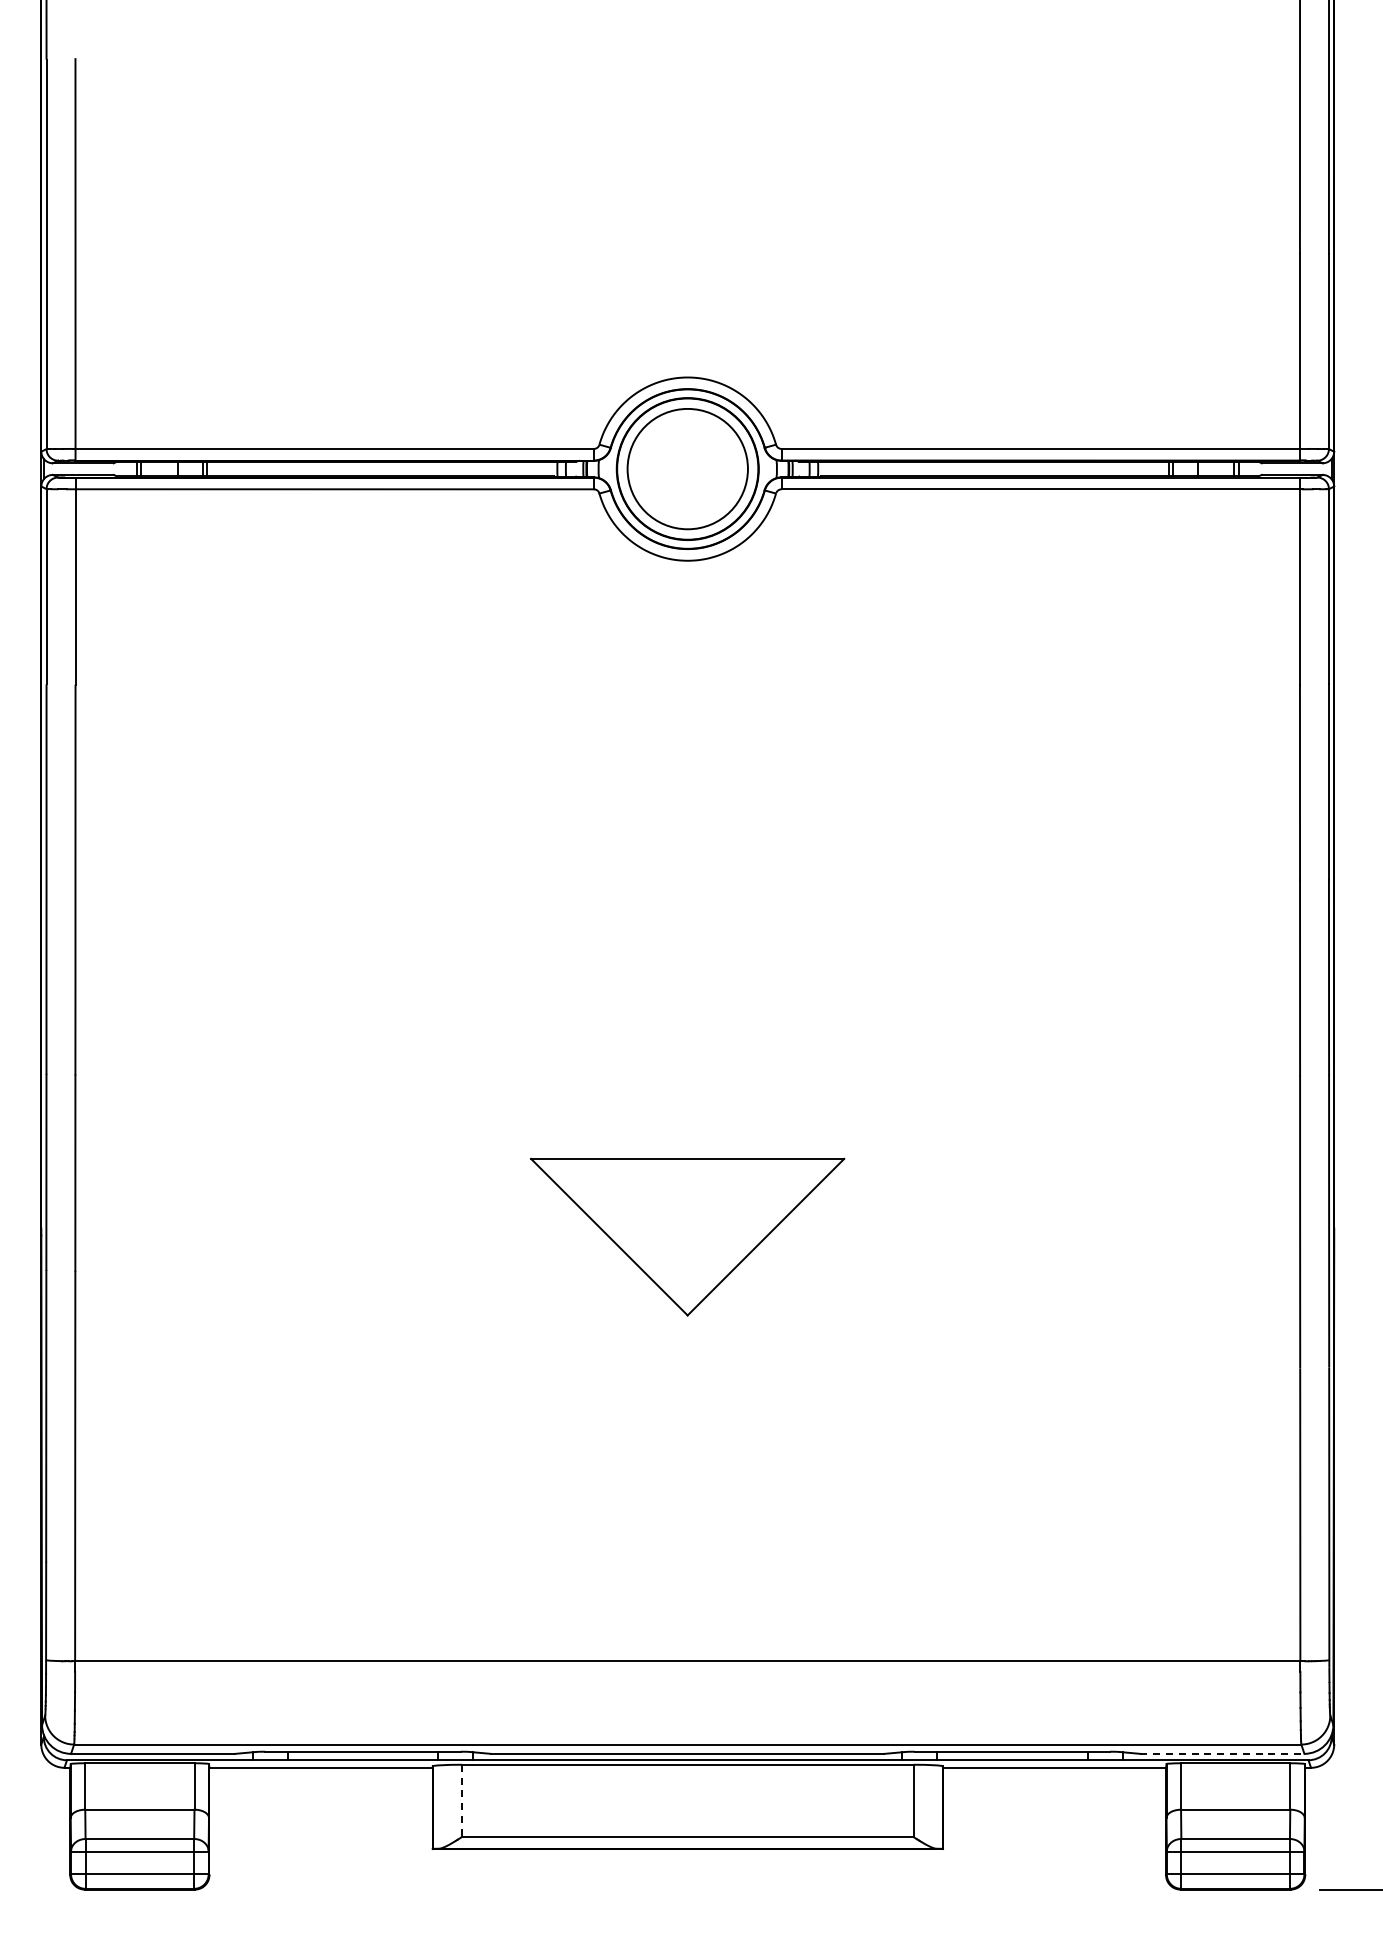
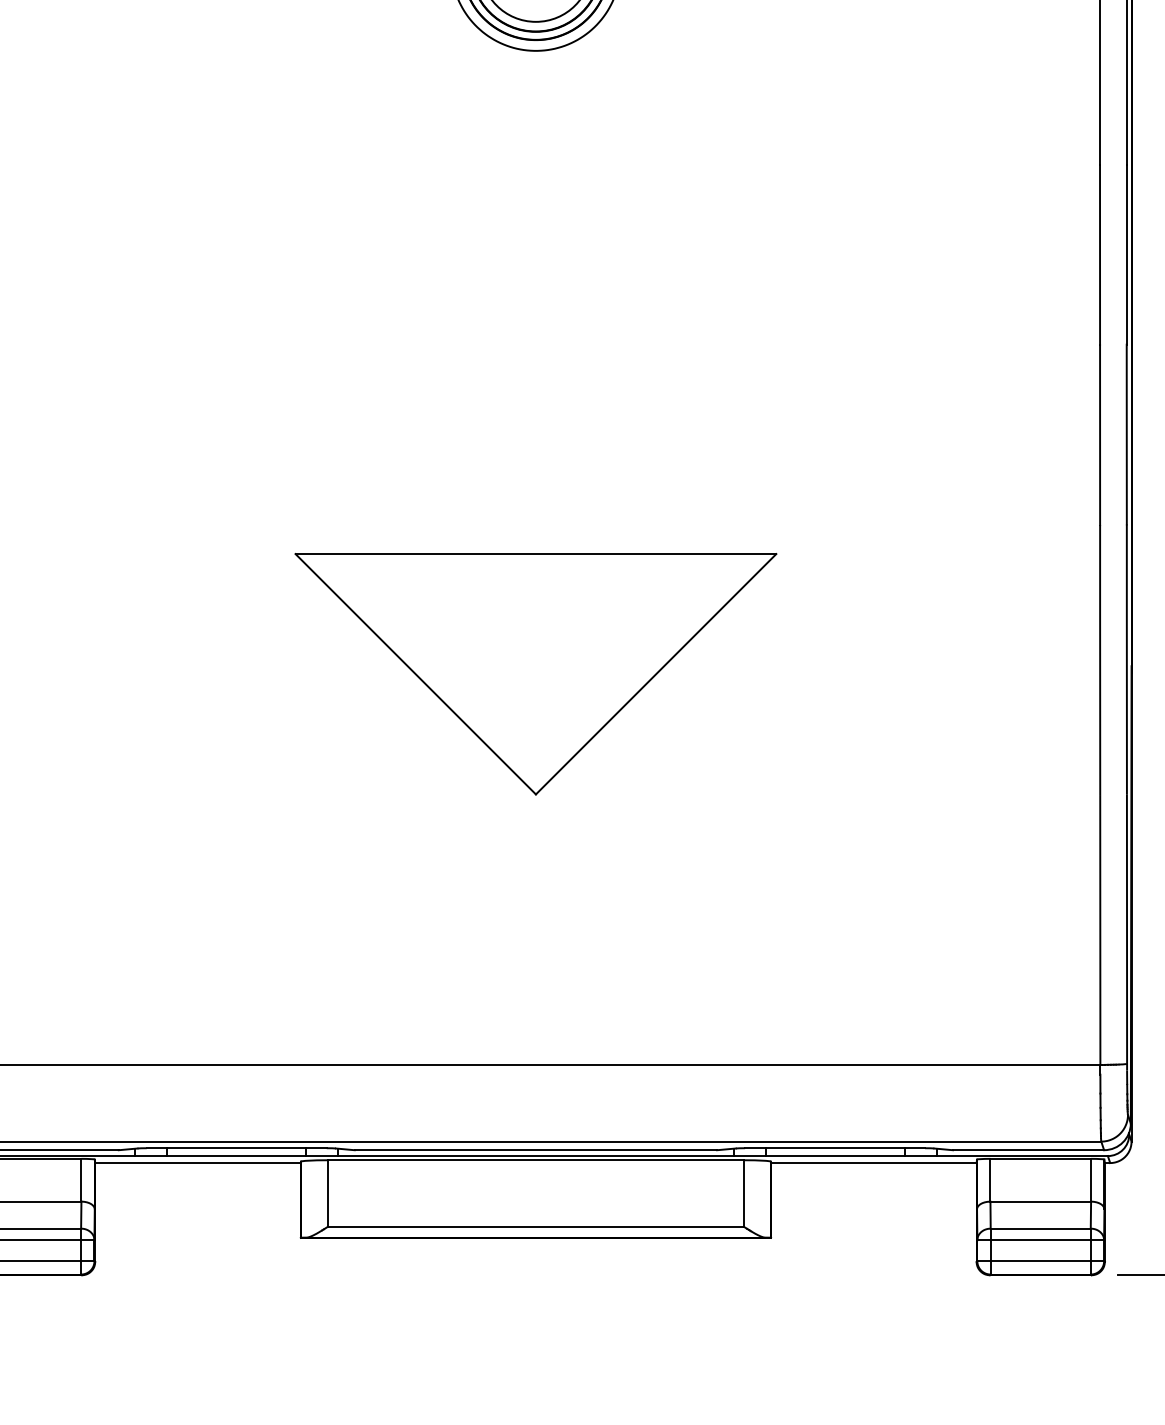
part: (687, 1236) -> (535, 673), size x1.67
line: (1222, 1753) -> (1028, 1149), dashed -> solid
line: (461, 1801) -> (327, 1194), dashed -> solid

